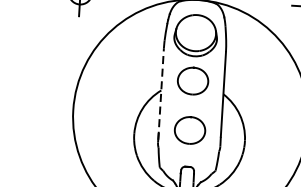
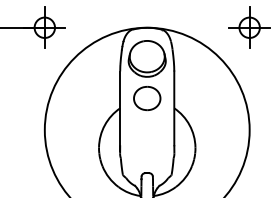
line: (161, 94) -> (120, 111), dashed -> solid
part: (190, 130) -> (147, 141), removed

